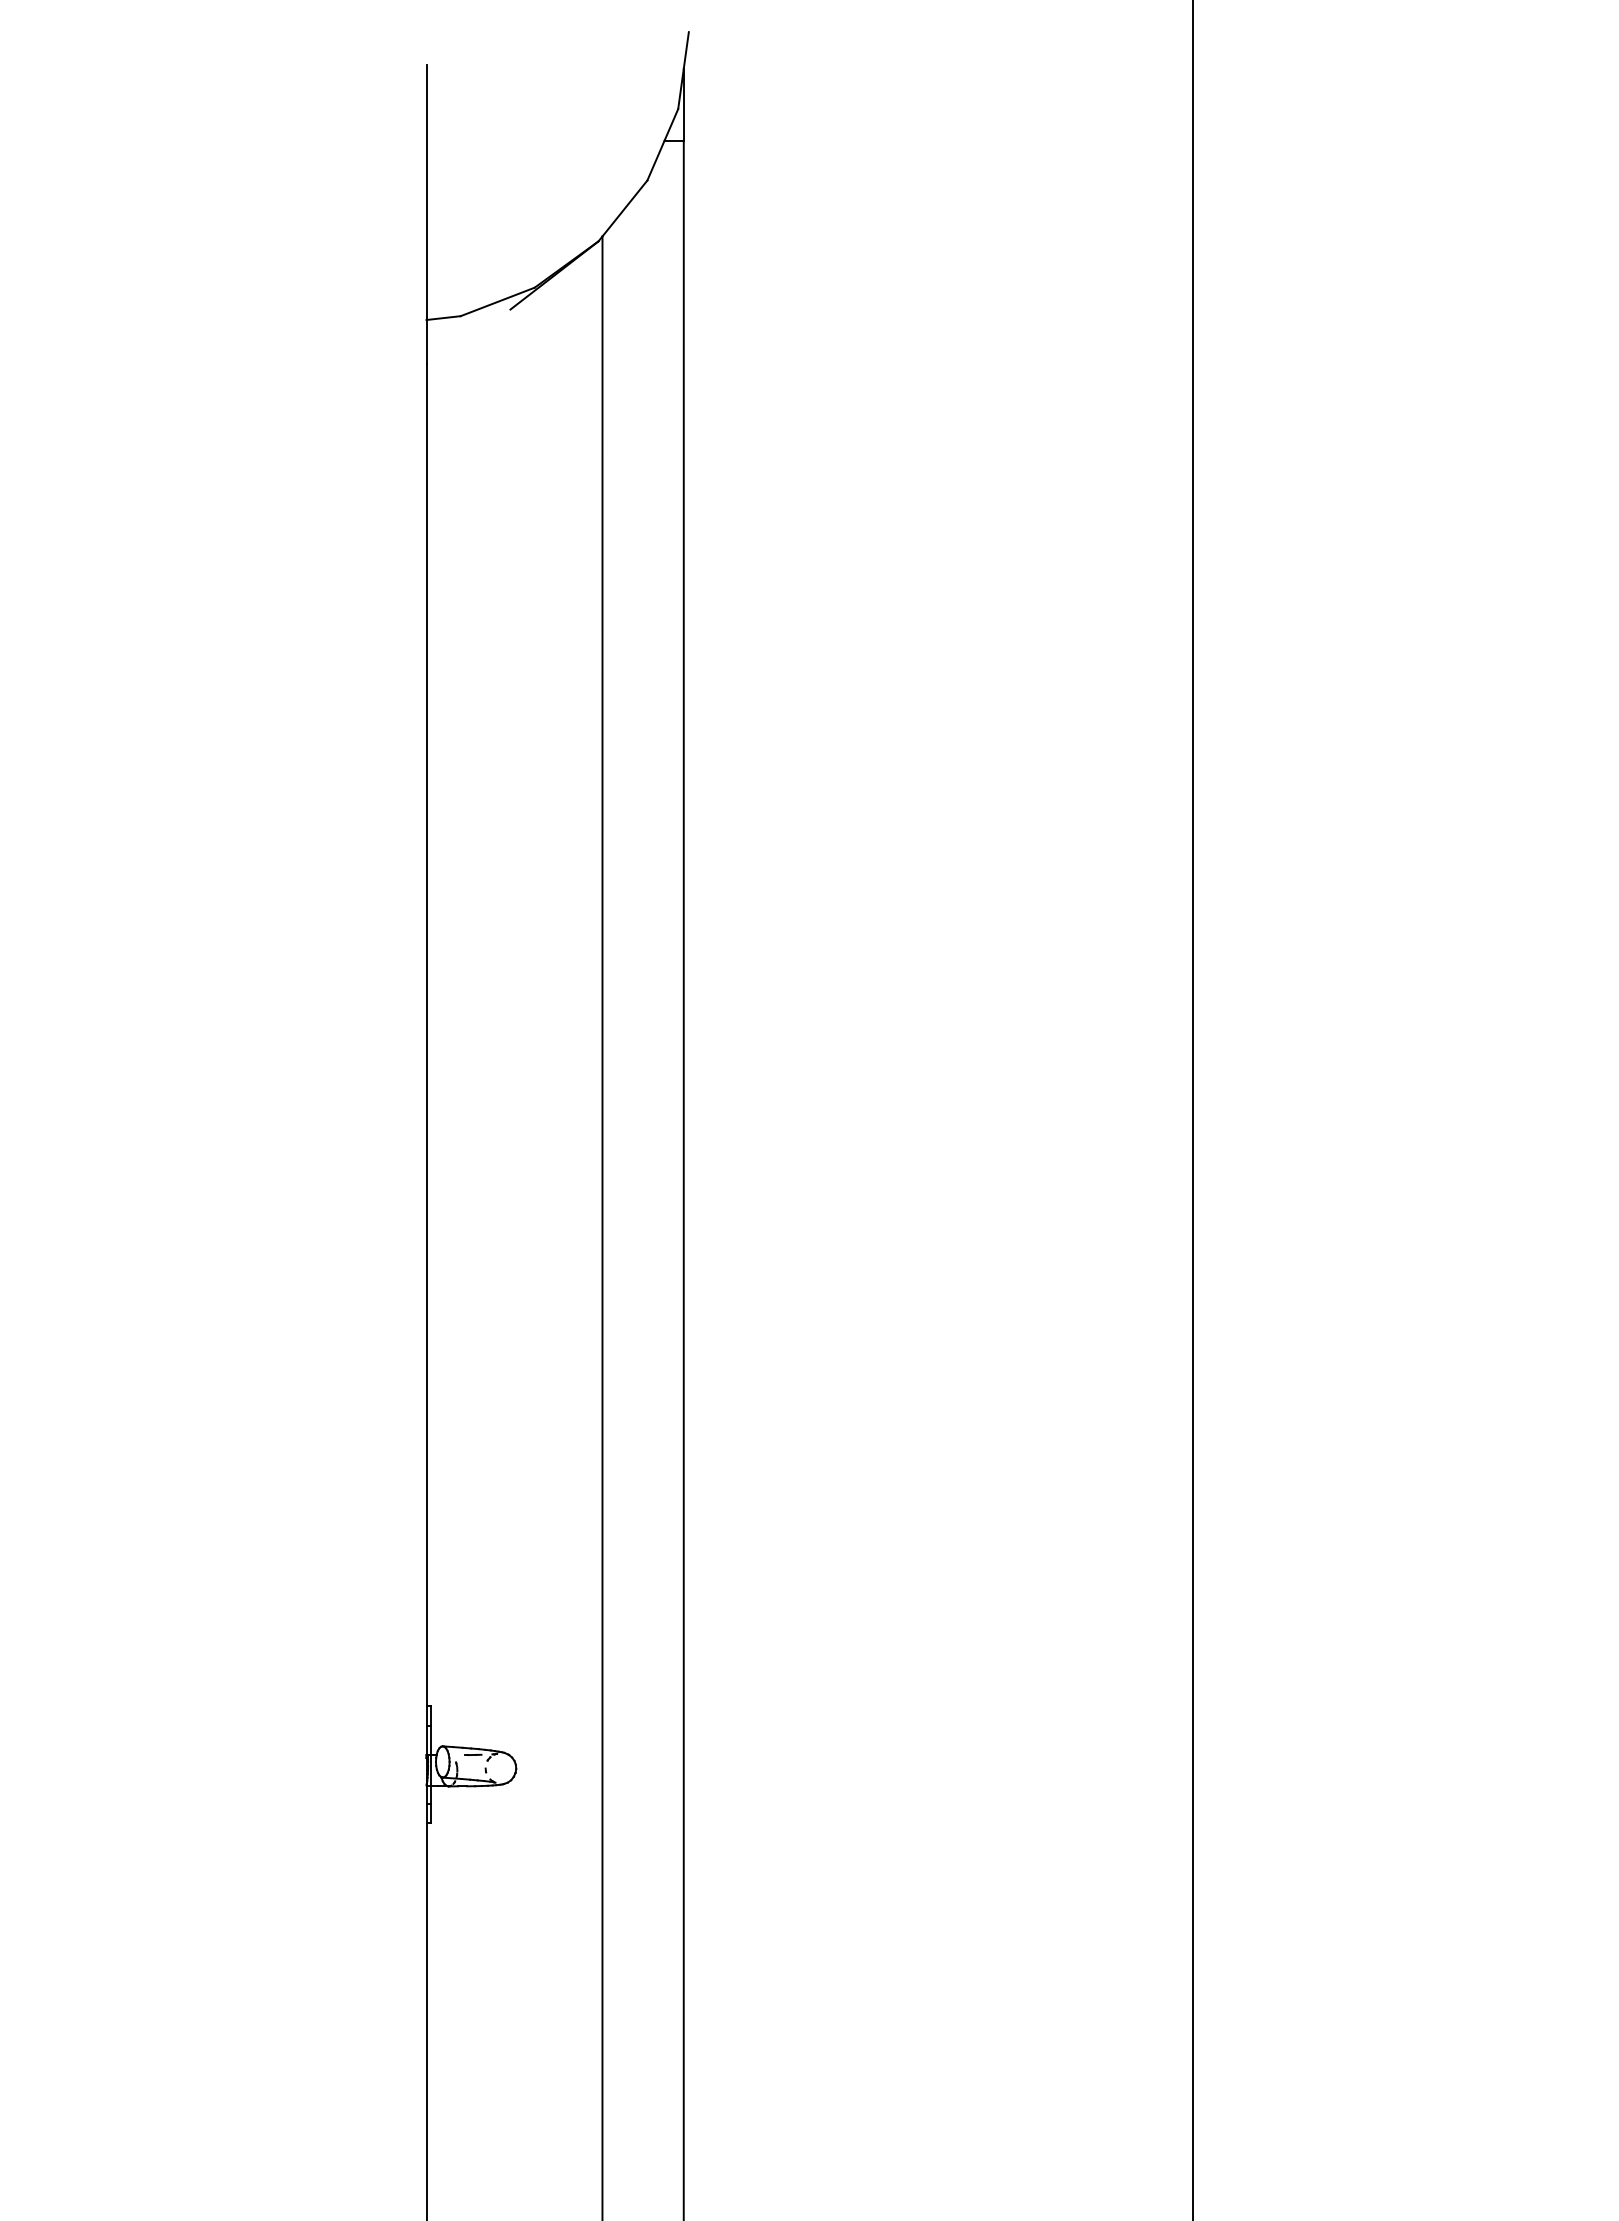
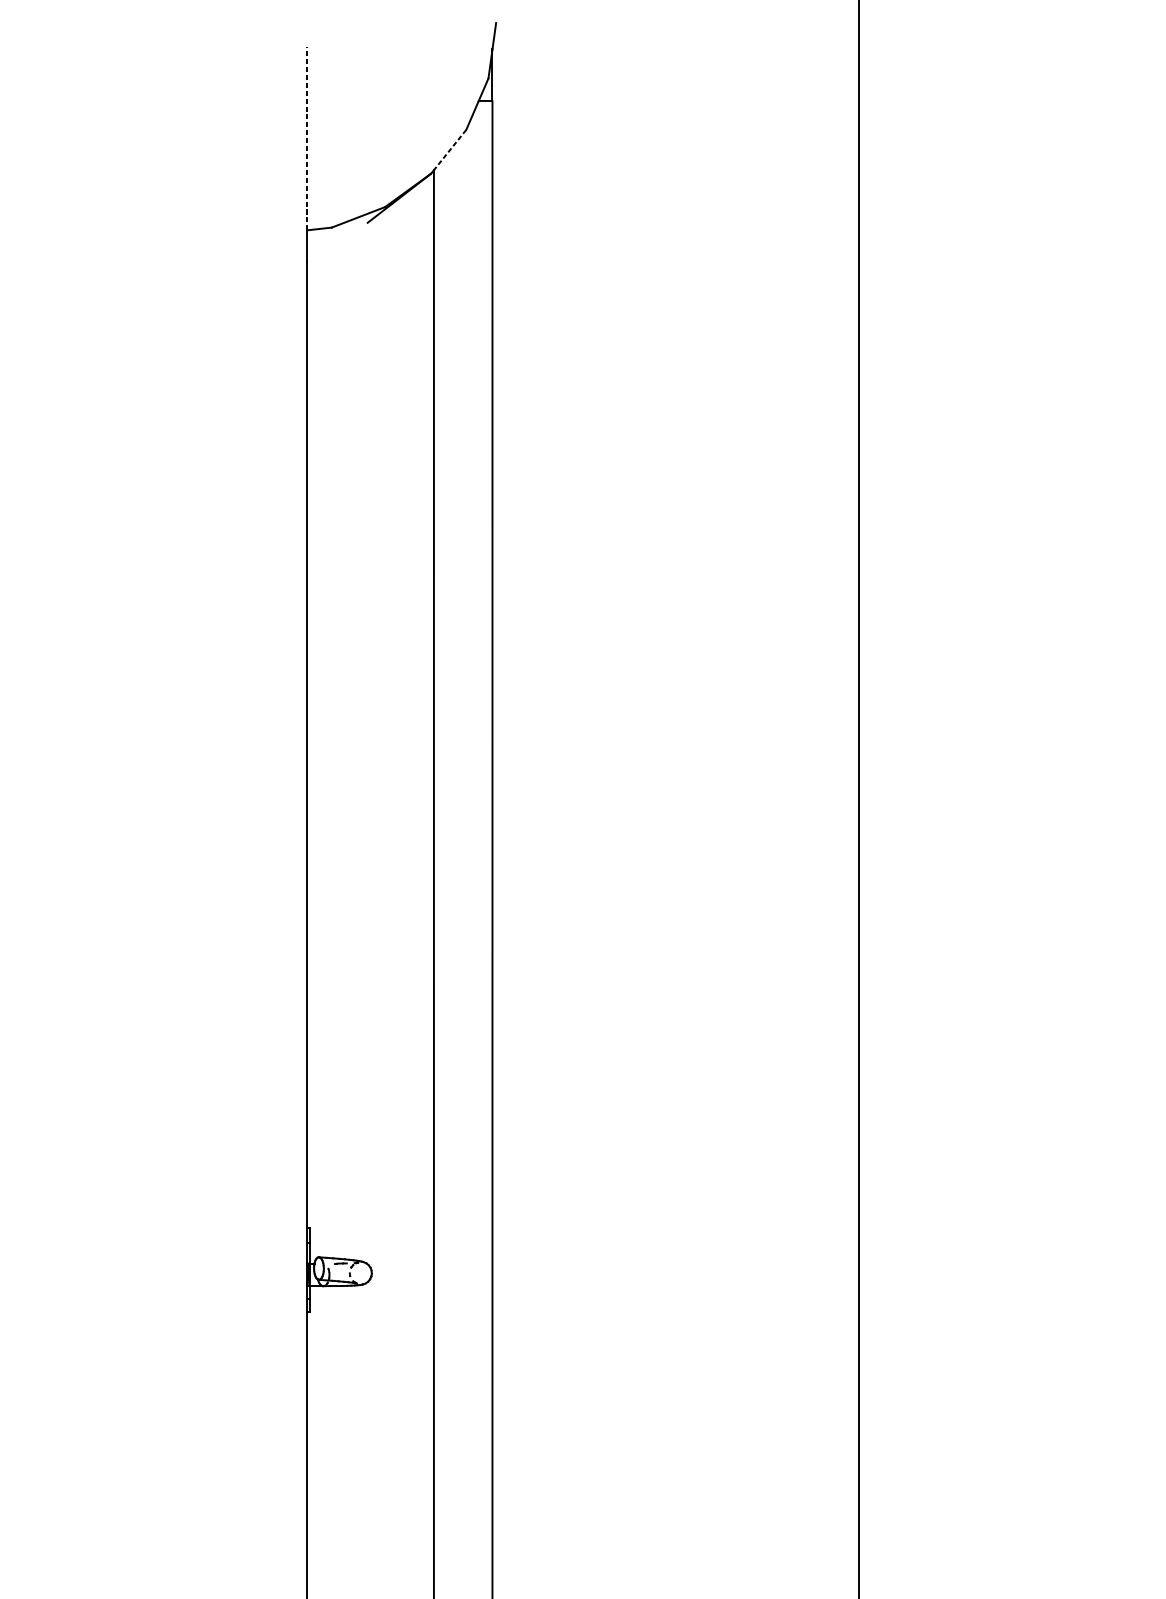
line: (426, 192) -> (307, 138), solid -> dashed
line: (624, 208) -> (449, 150), solid -> dashed

